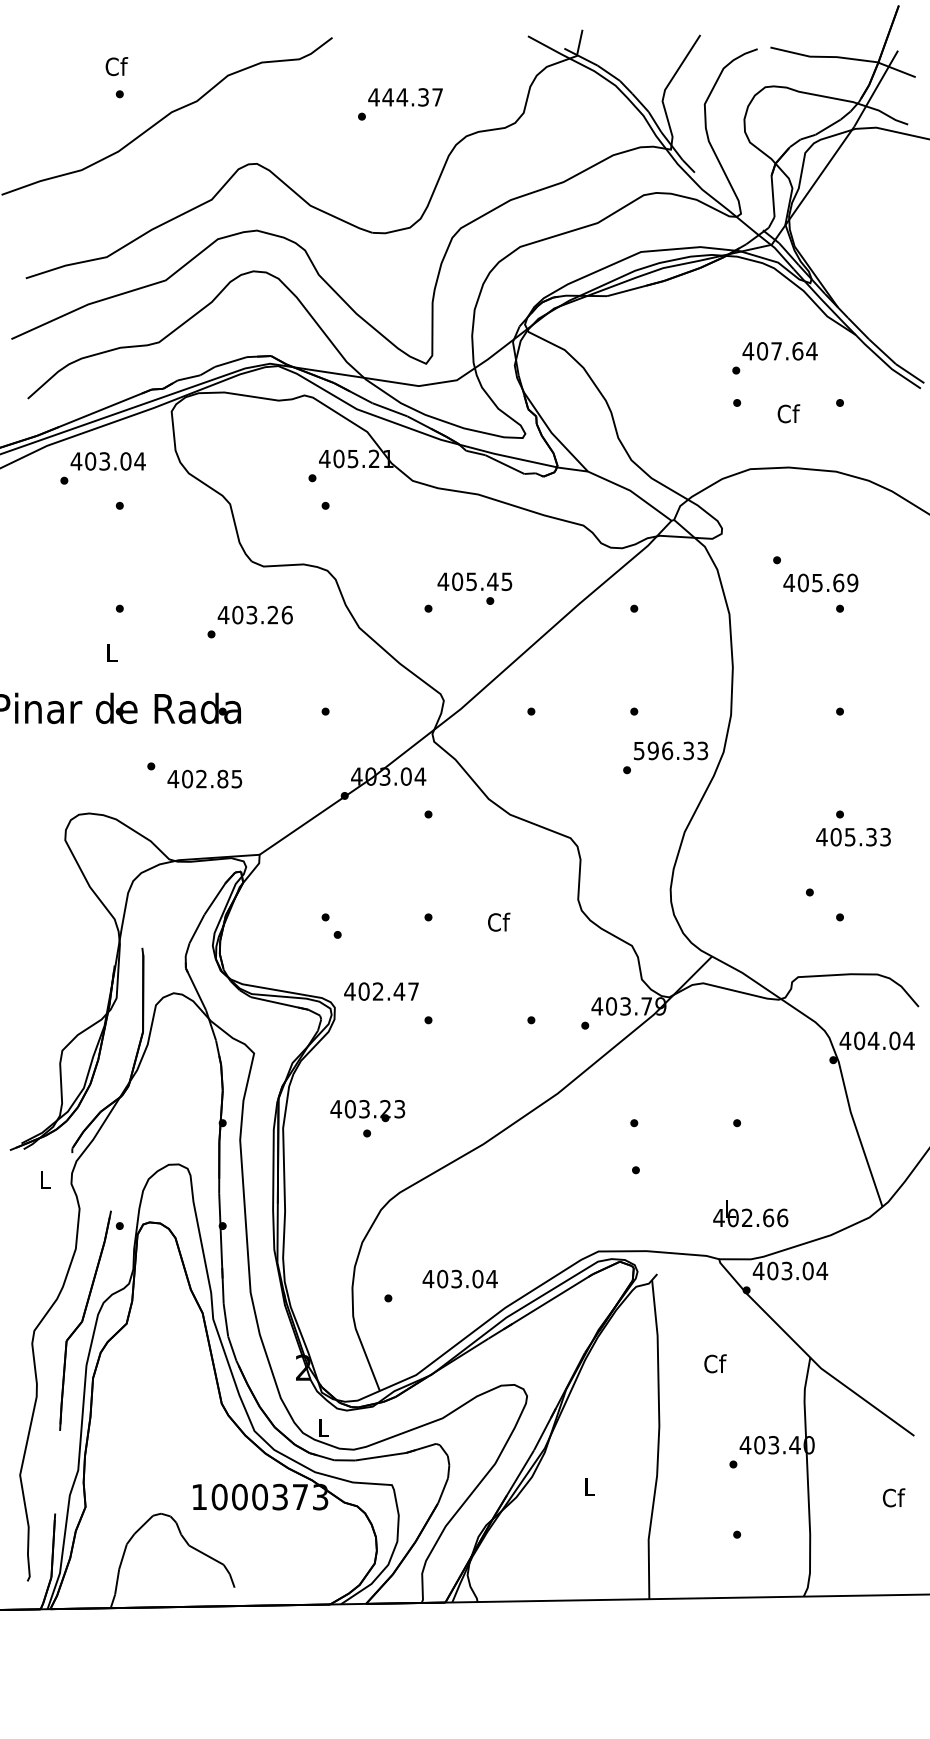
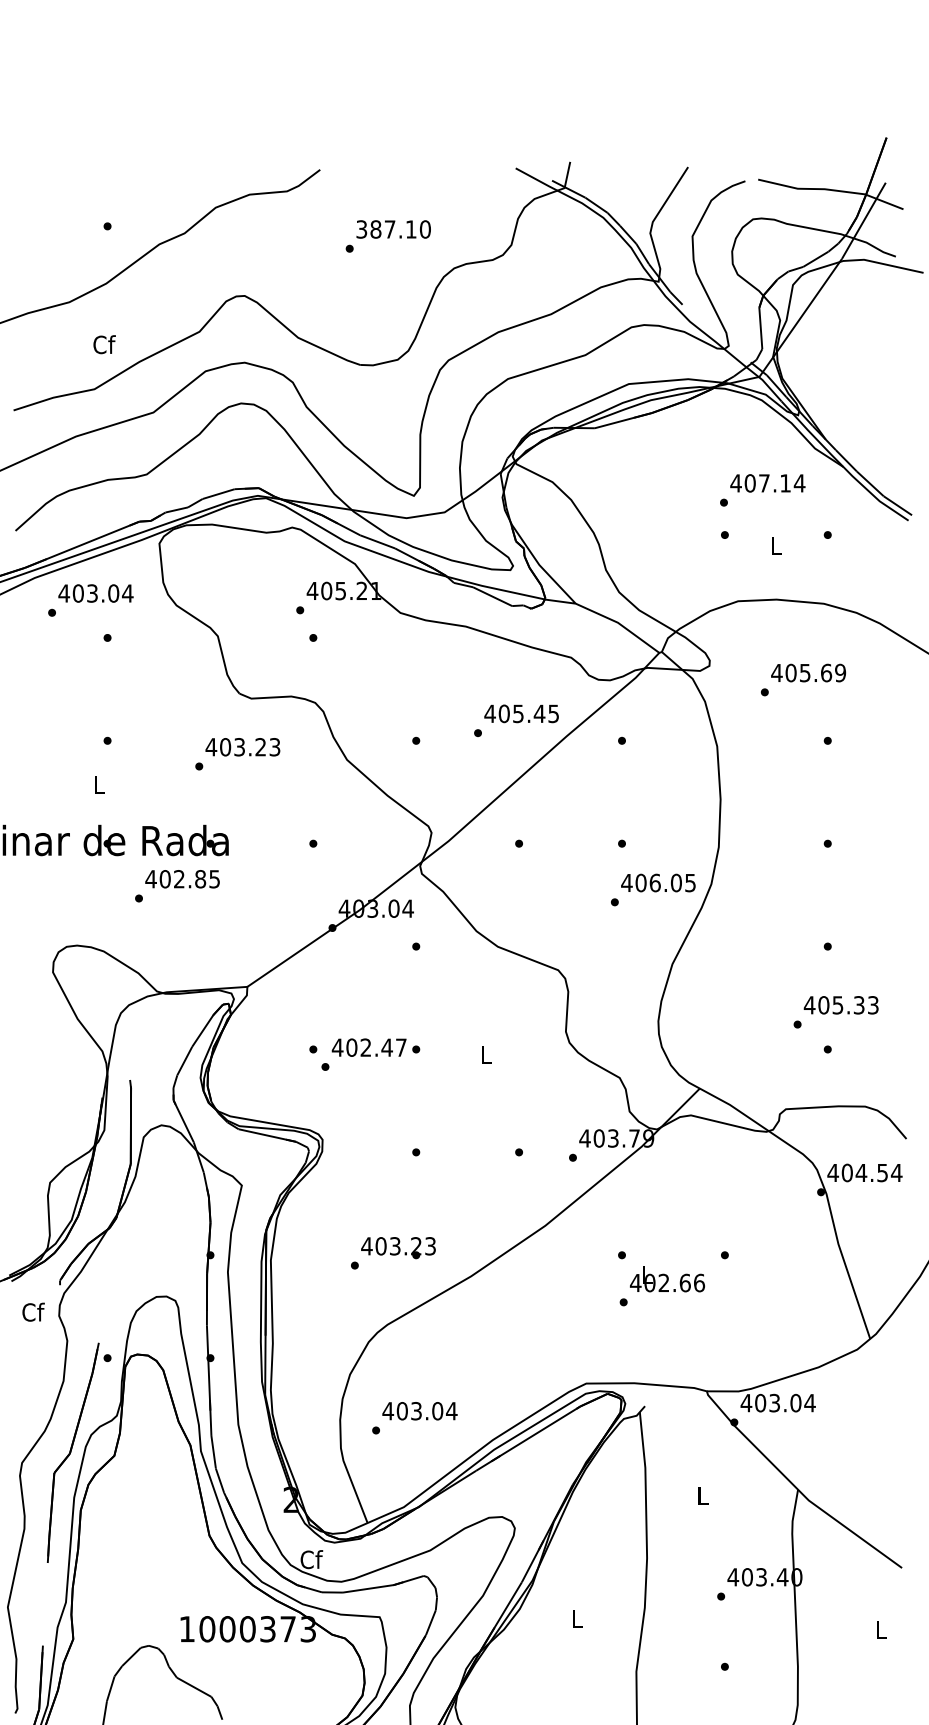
text: (116, 66) -> (104, 344), moved
text: (405, 97) -> (393, 229), 444.37 -> 387.10
text: (797, 351) -> (785, 483), 407.64 -> 407.14
text: (788, 413) -> (776, 545), Cf -> L
text: (474, 581) -> (521, 713), moved
text: (820, 582) -> (808, 672), moved
text: (286, 614) -> (274, 746), 403.26 -> 403.23
text: (670, 750) -> (658, 882), 596.33 -> 406.05
text: (204, 778) -> (182, 878), moved
text: (853, 837) -> (841, 1005), moved
text: (499, 921) -> (487, 1053), Cf -> L
text: (381, 991) -> (369, 1047), moved
text: (894, 1040) -> (882, 1172), 404.04 -> 404.54
text: (367, 1111) -> (398, 1248), moved
text: (45, 1179) -> (33, 1311), L -> Cf
text: (750, 1213) -> (667, 1278), moved
text: (459, 1278) -> (419, 1410), moved
text: (715, 1363) -> (703, 1495), Cf -> L
text: (324, 1427) -> (312, 1559), L -> Cf
text: (893, 1497) -> (881, 1629), Cf -> L

